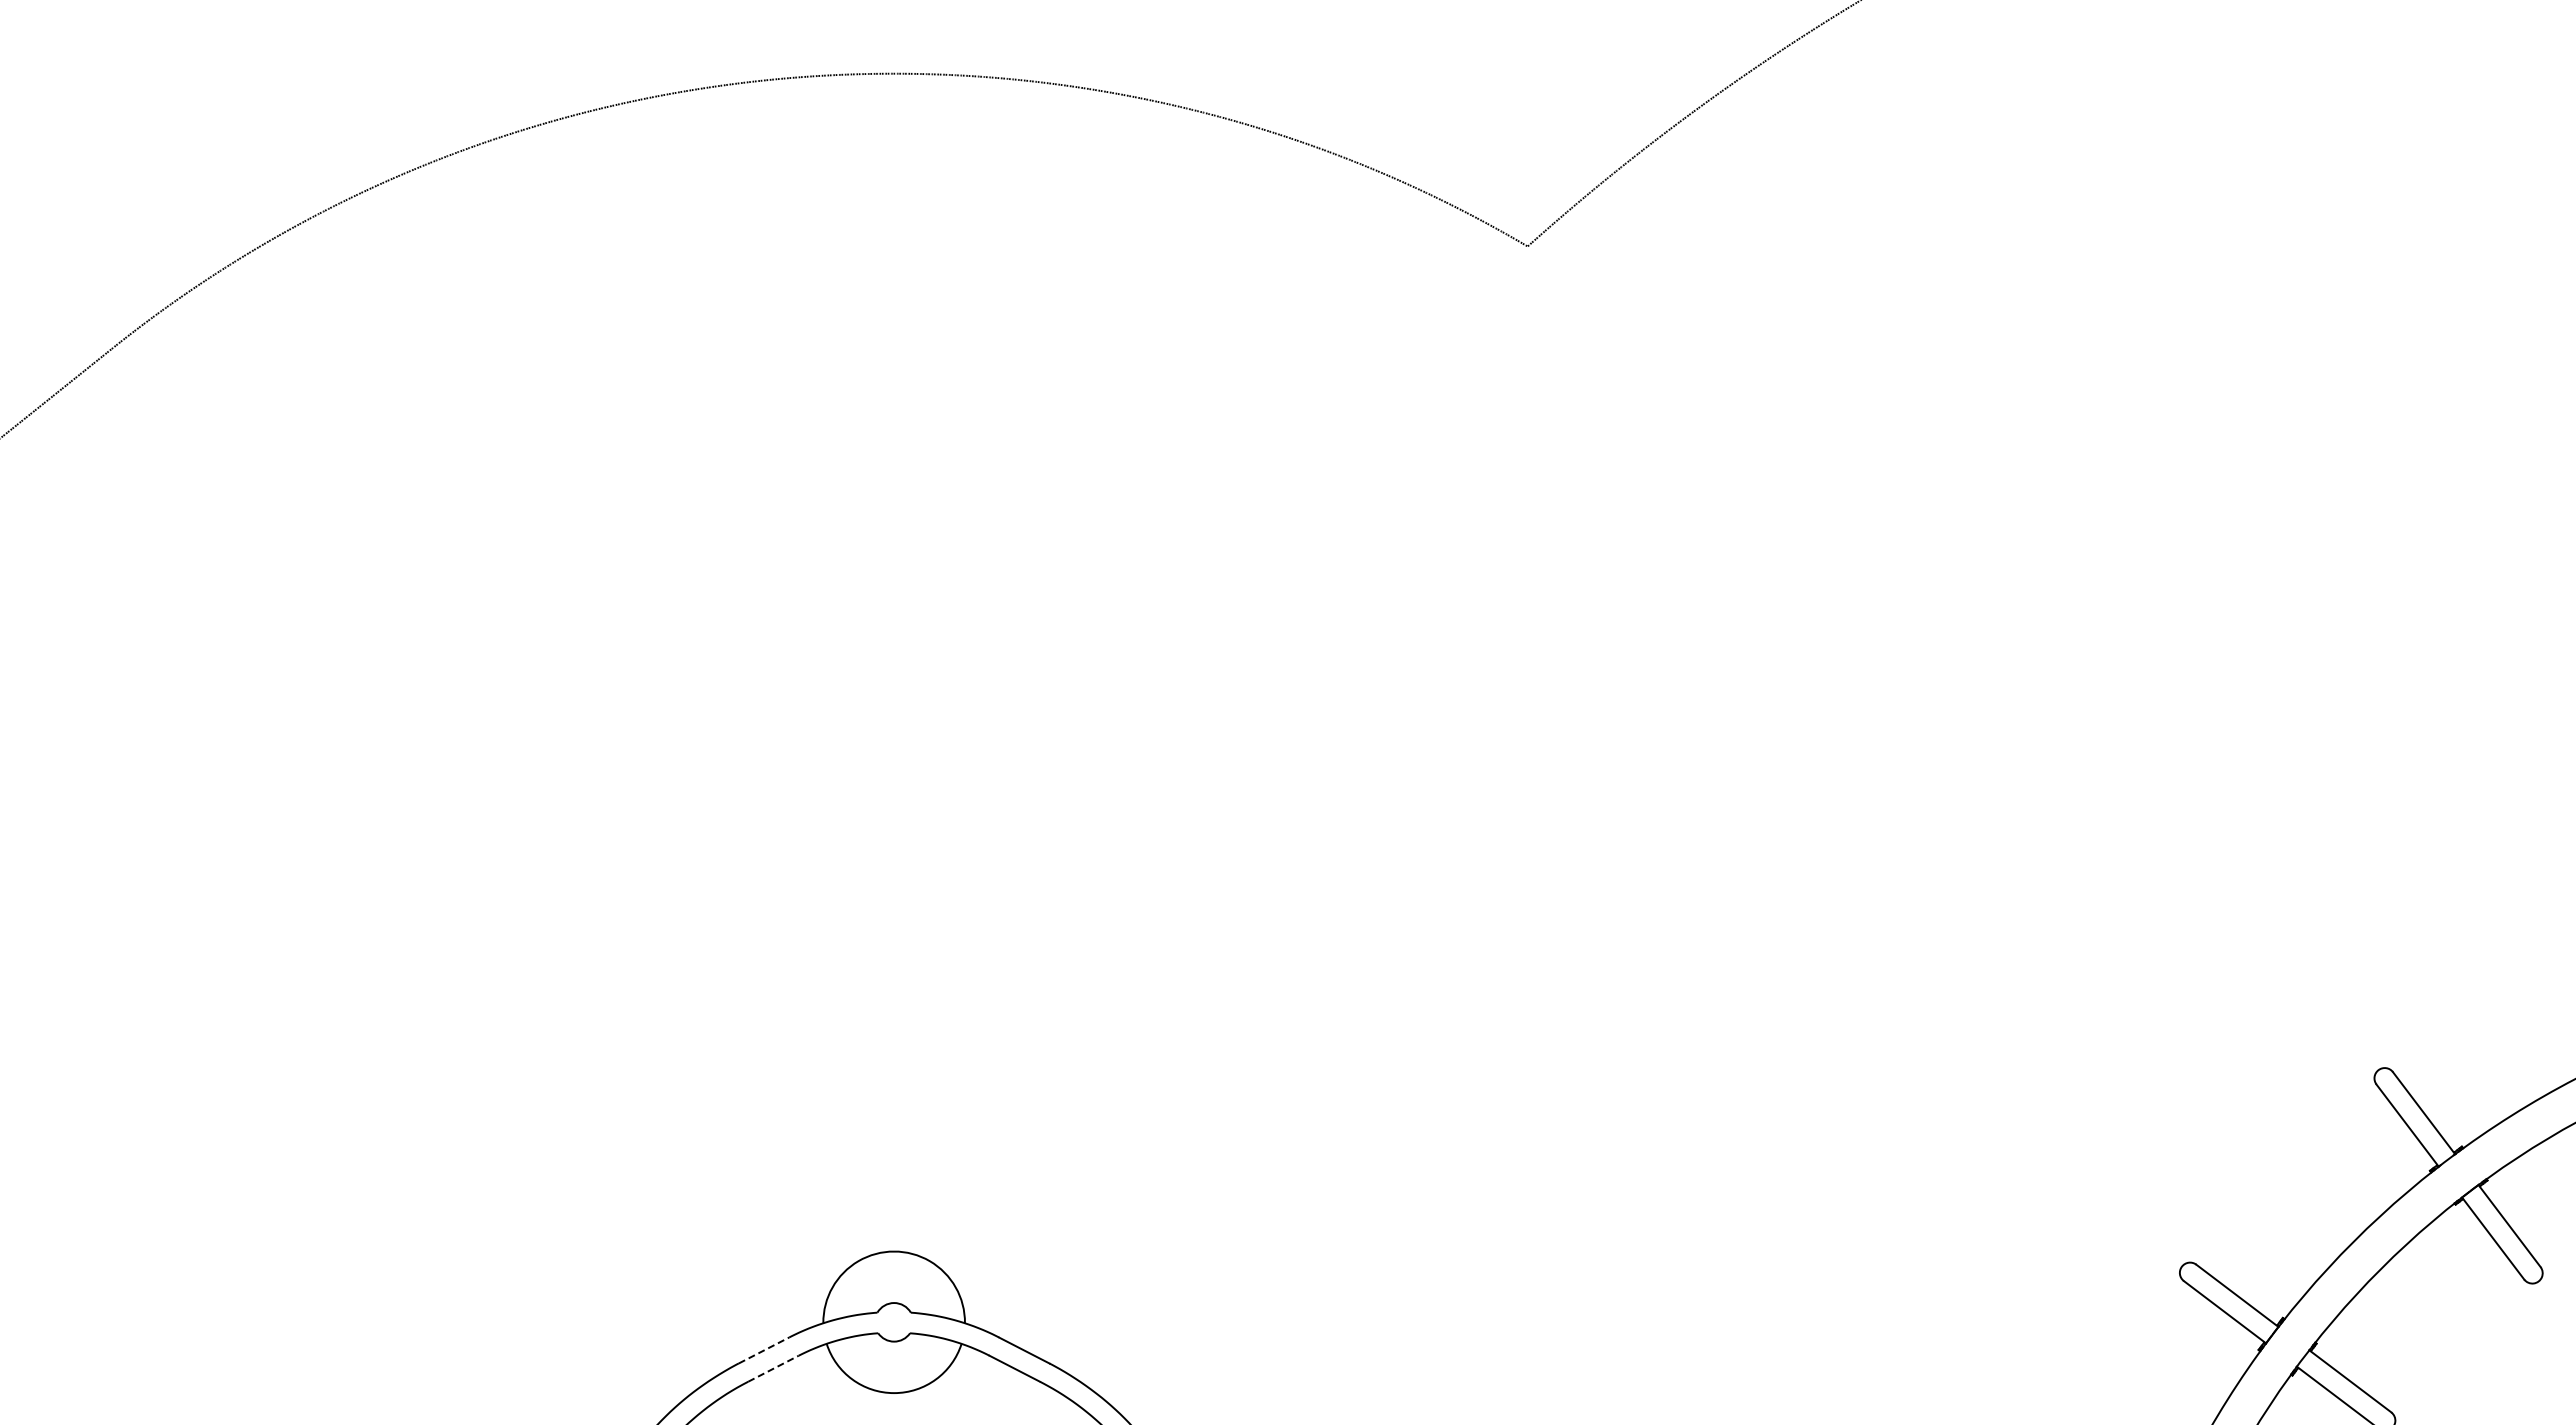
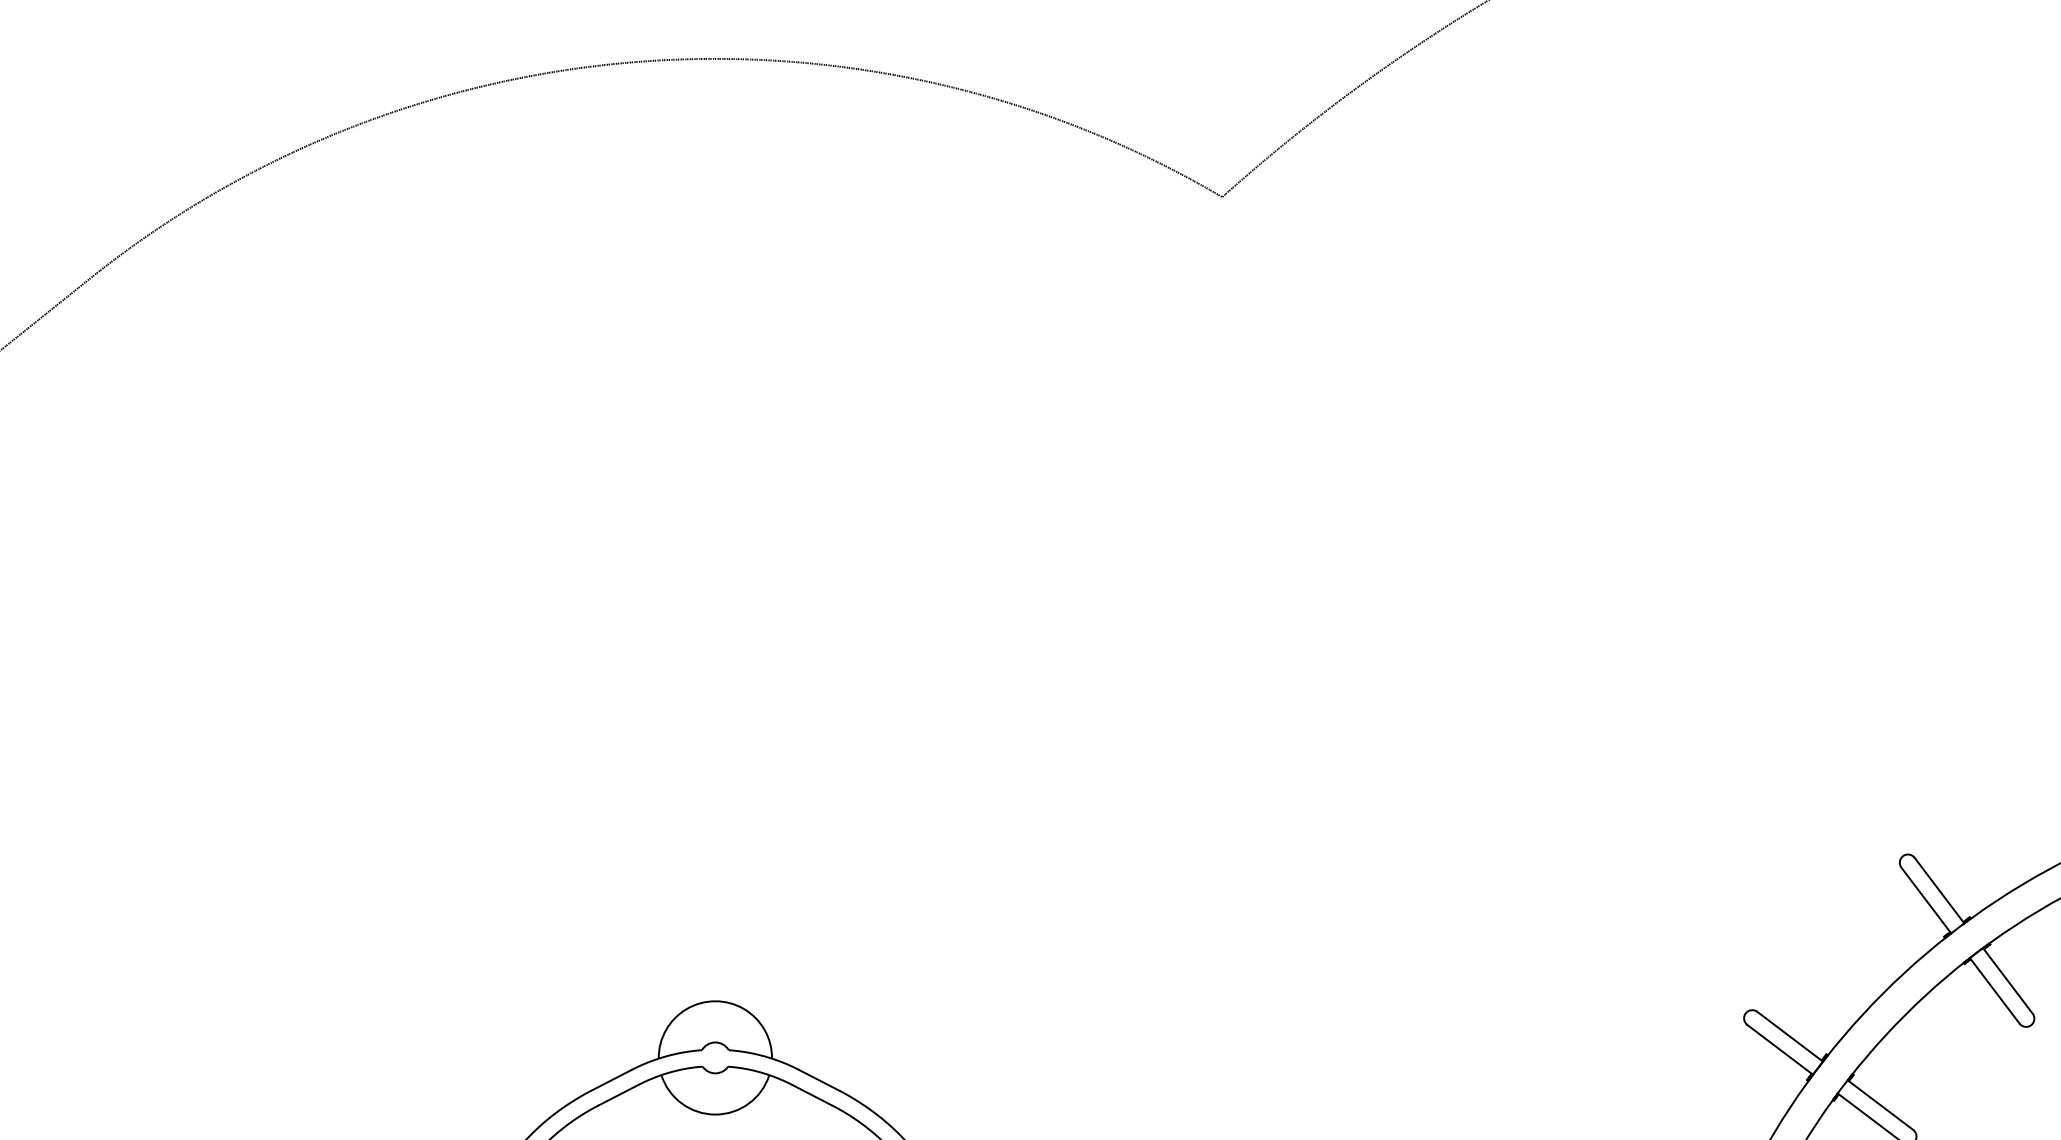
line: (764, 1350) -> (611, 1080), dashed -> solid
line: (773, 1368) -> (618, 1094), dashed -> solid

